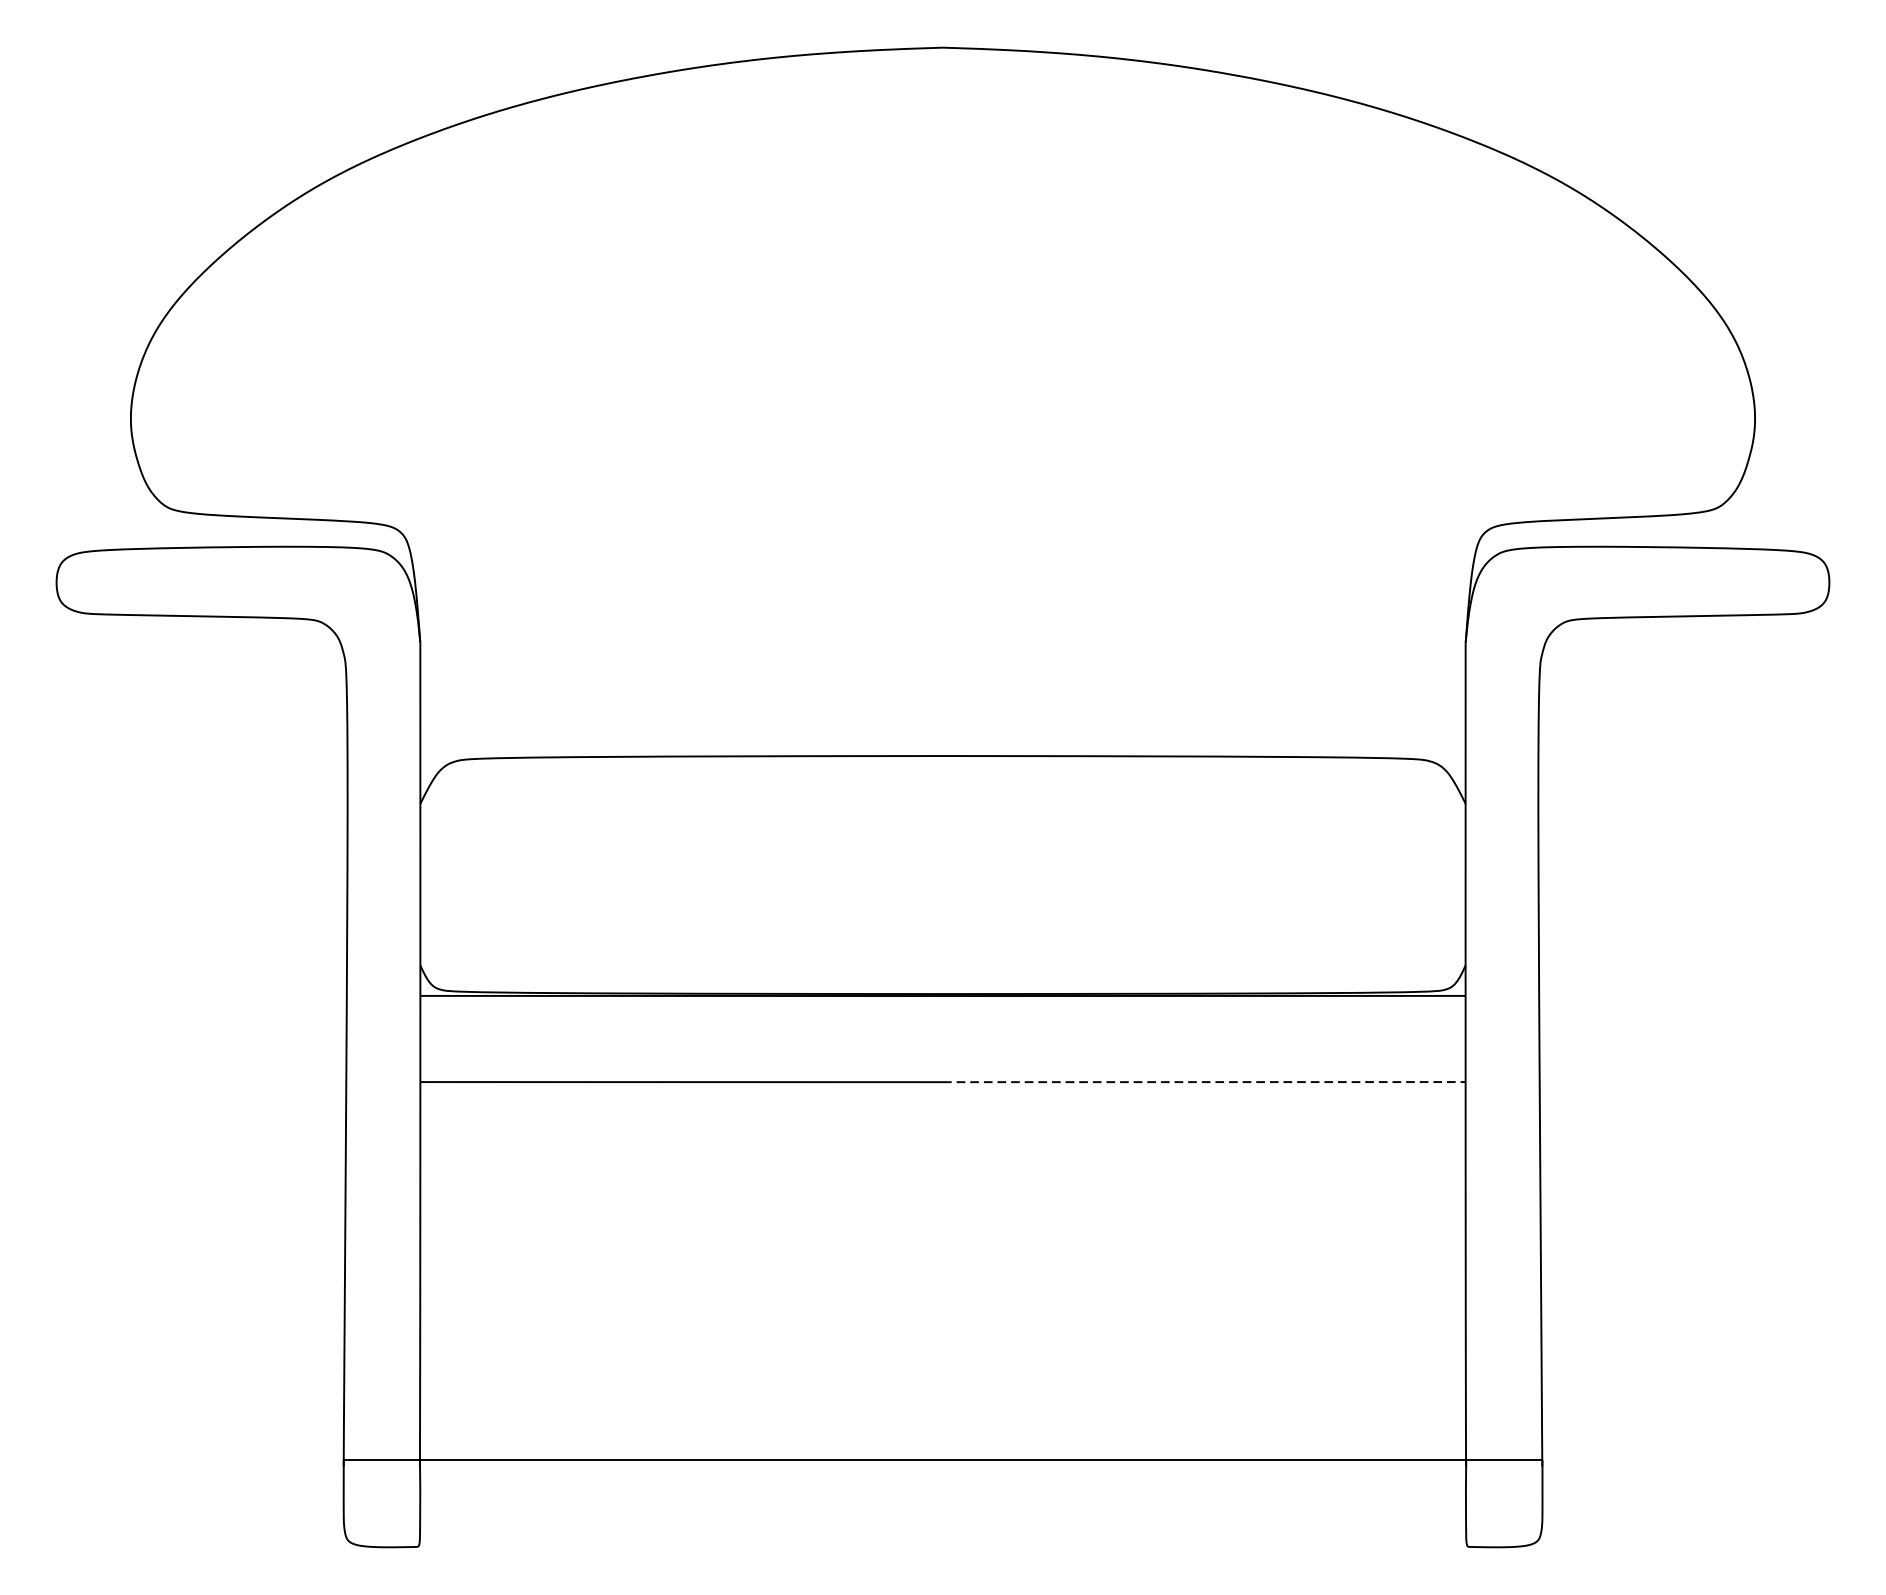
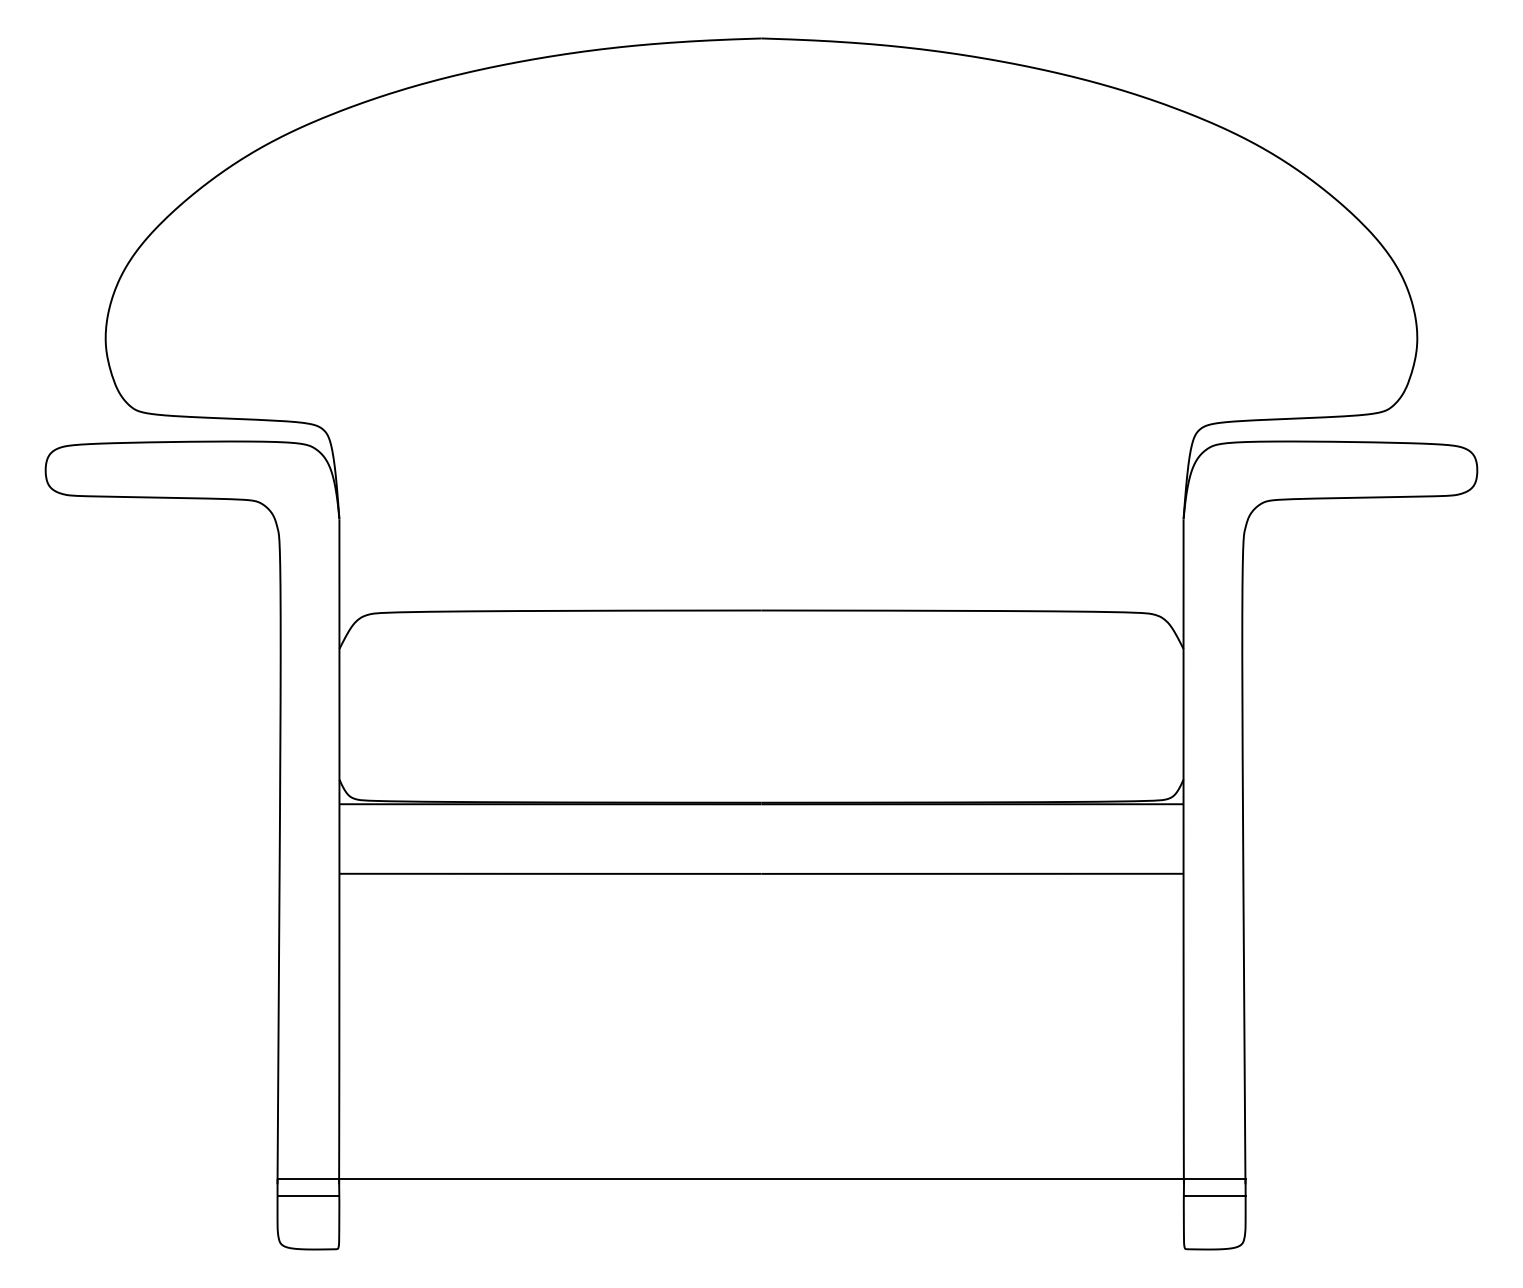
line: (1205, 1081) -> (973, 873), dashed -> solid
line: (382, 1480) -> (308, 1195), added
line: (1503, 1480) -> (1214, 1195), added

